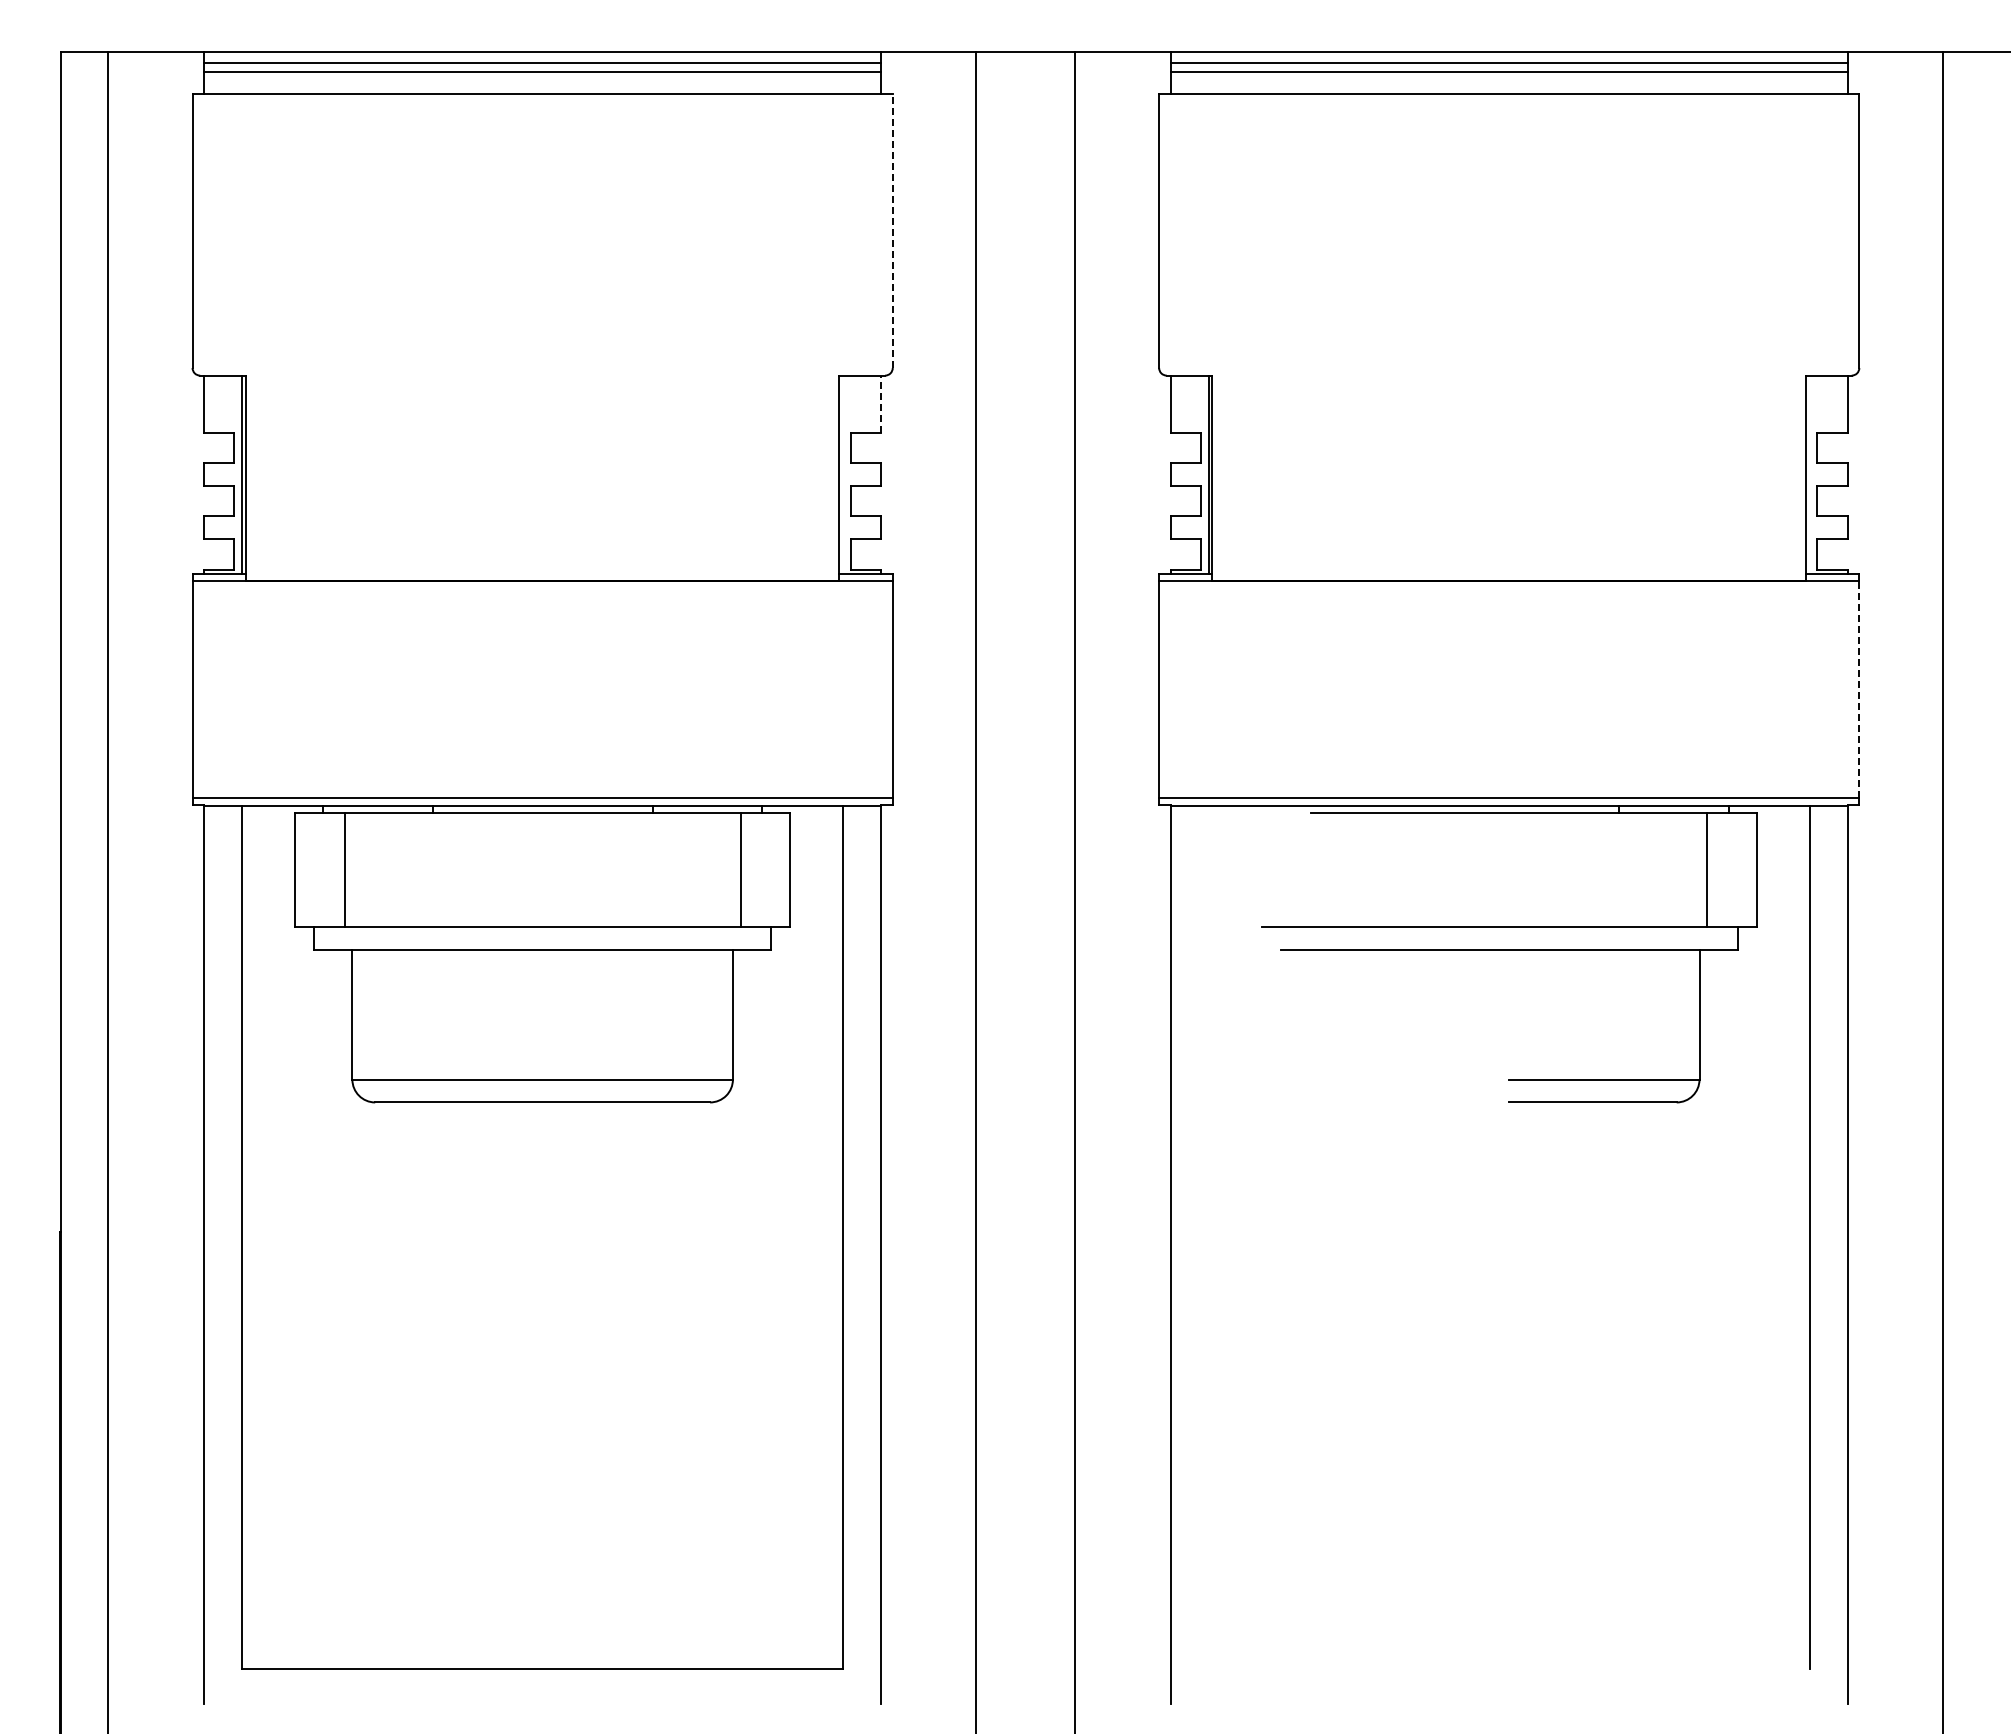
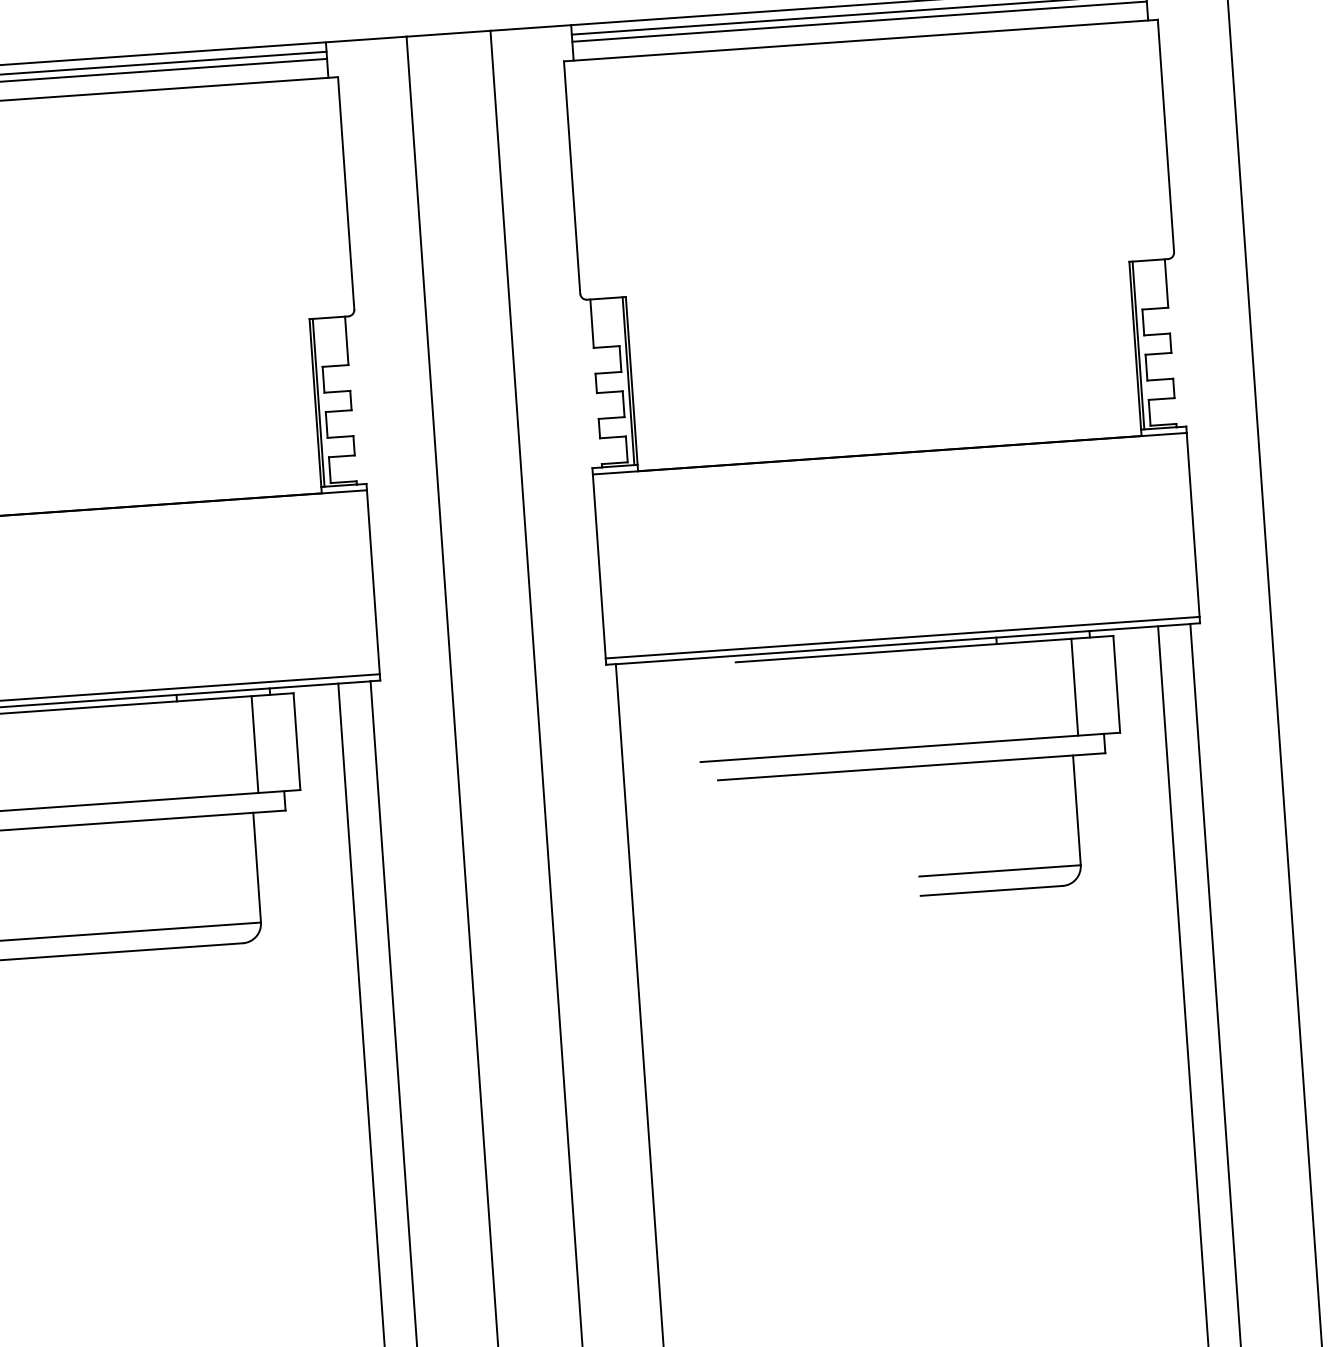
line: (892, 231) -> (346, 193), dashed -> solid
line: (881, 404) -> (346, 341), dashed -> solid
line: (843, 474) -> (318, 402), added
line: (1809, 474) -> (1138, 345), added
line: (1859, 689) -> (1193, 524), dashed -> solid

